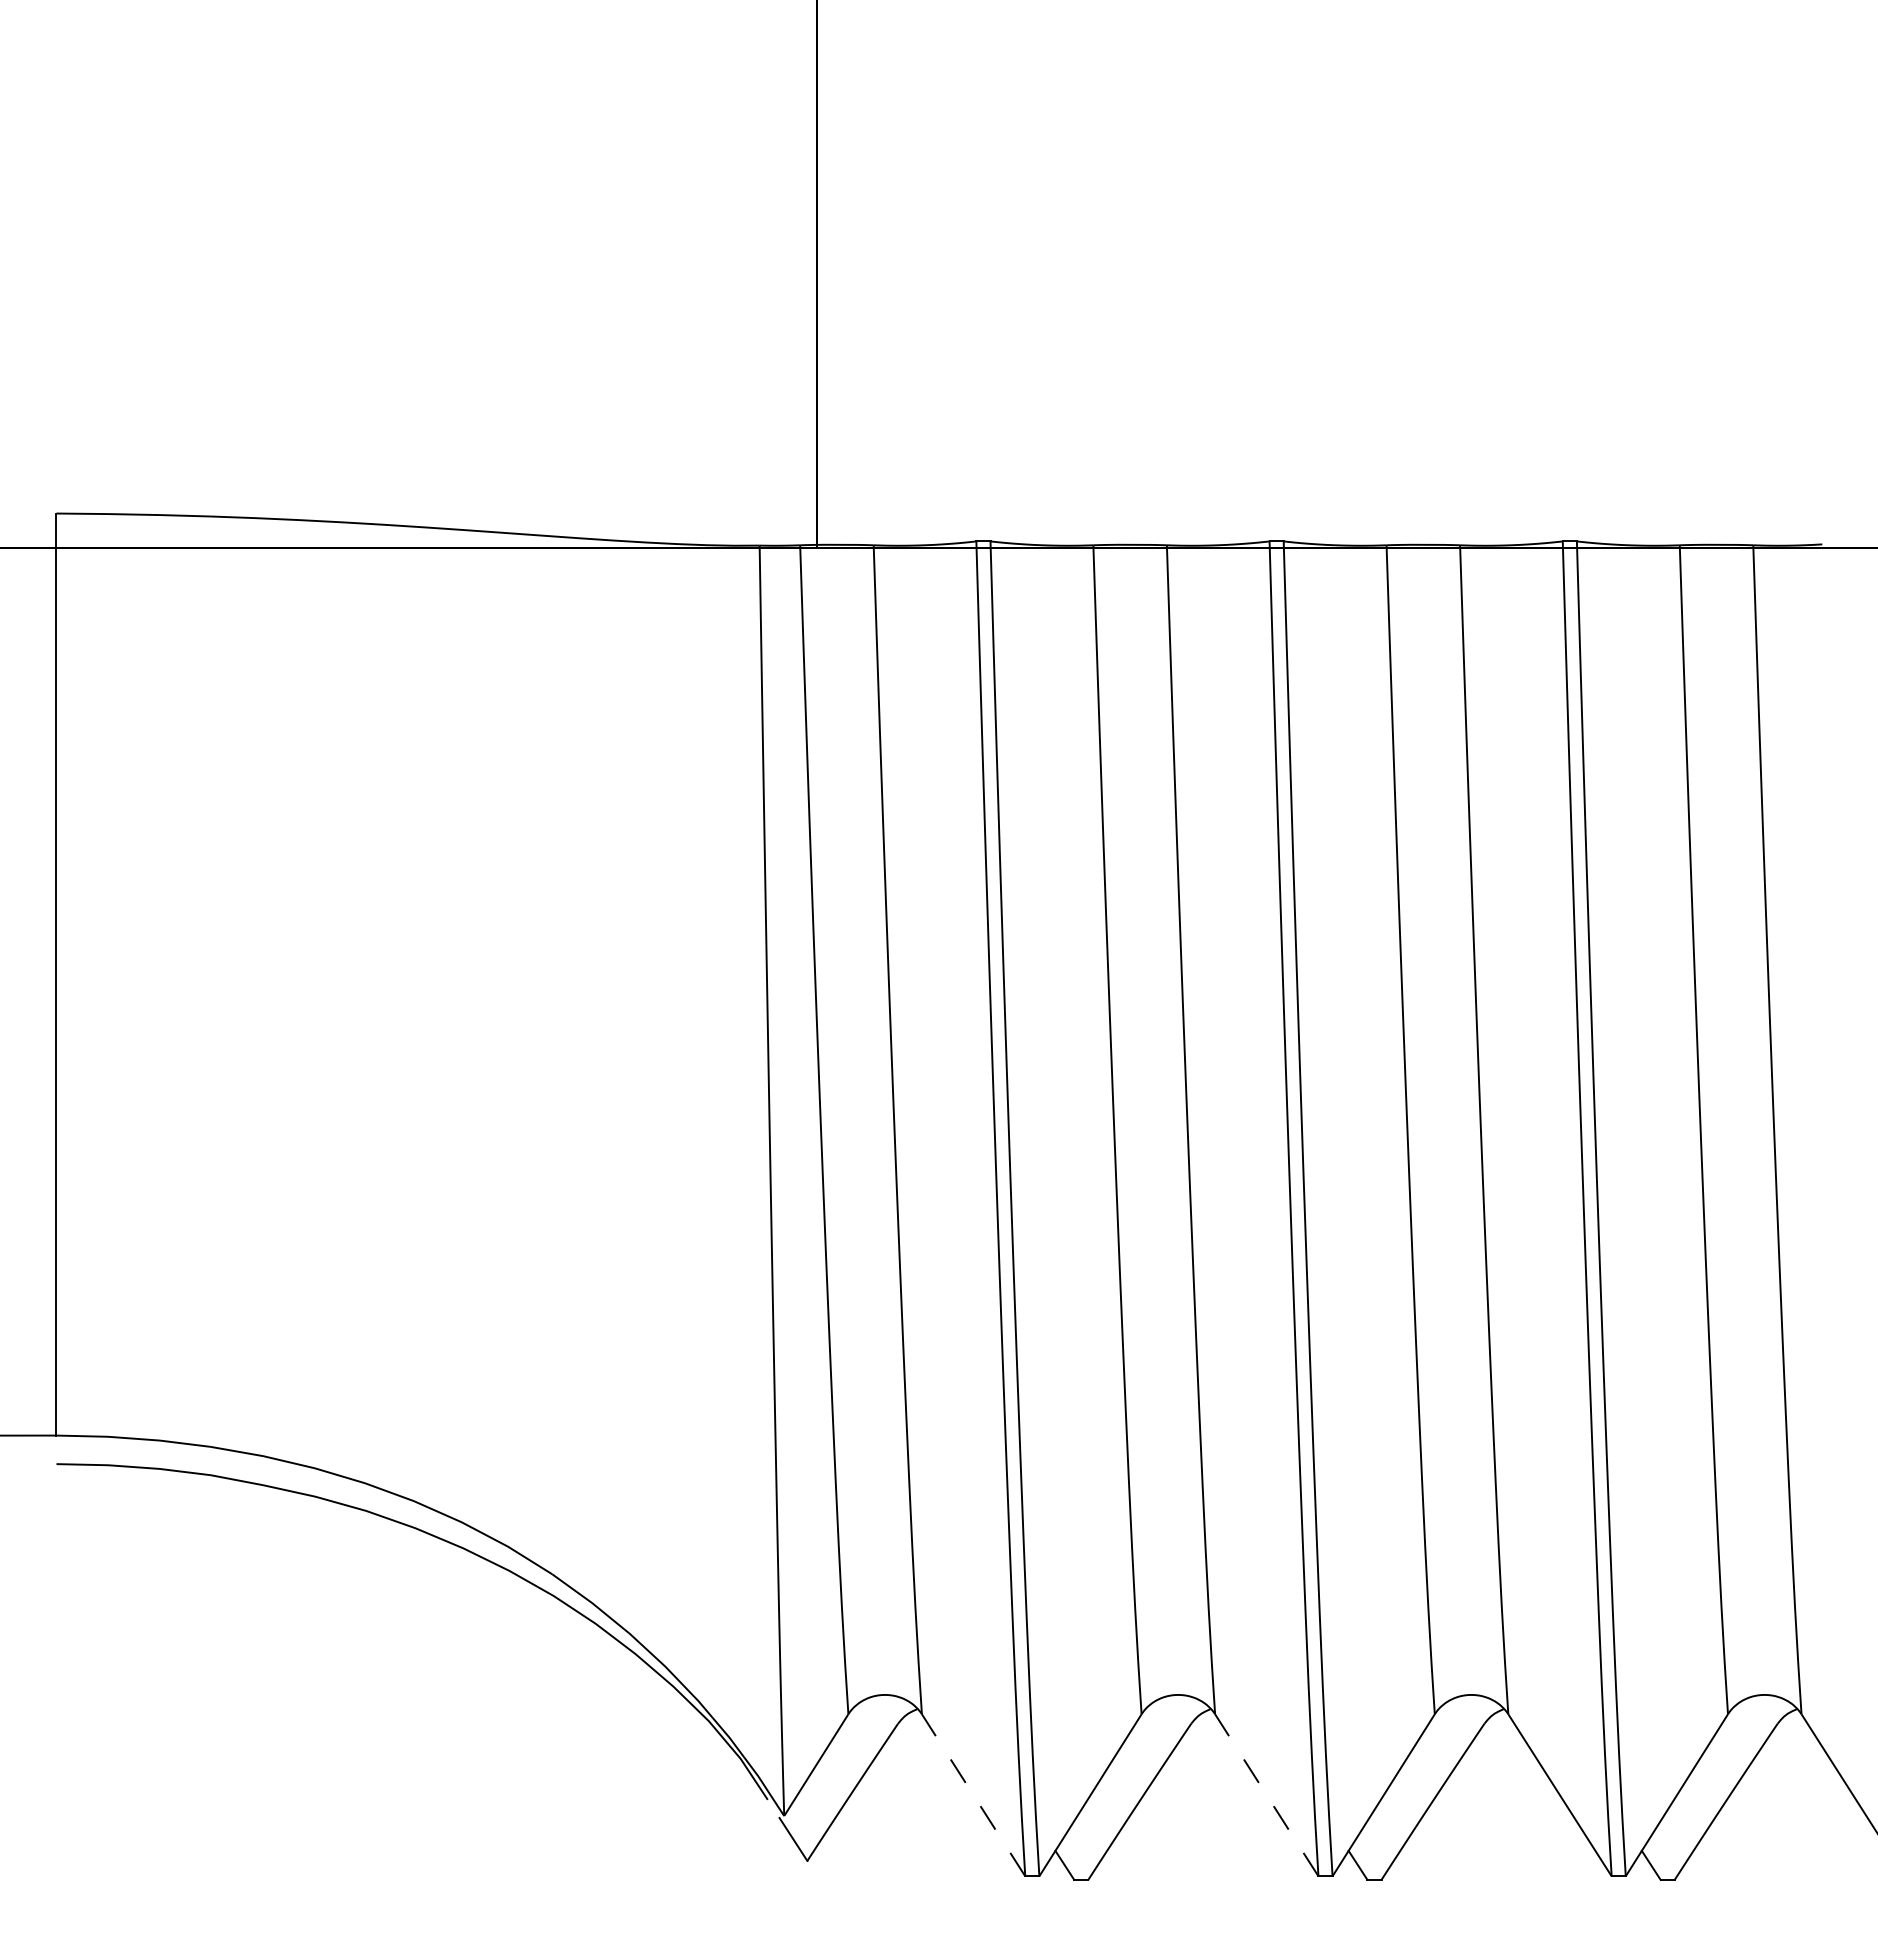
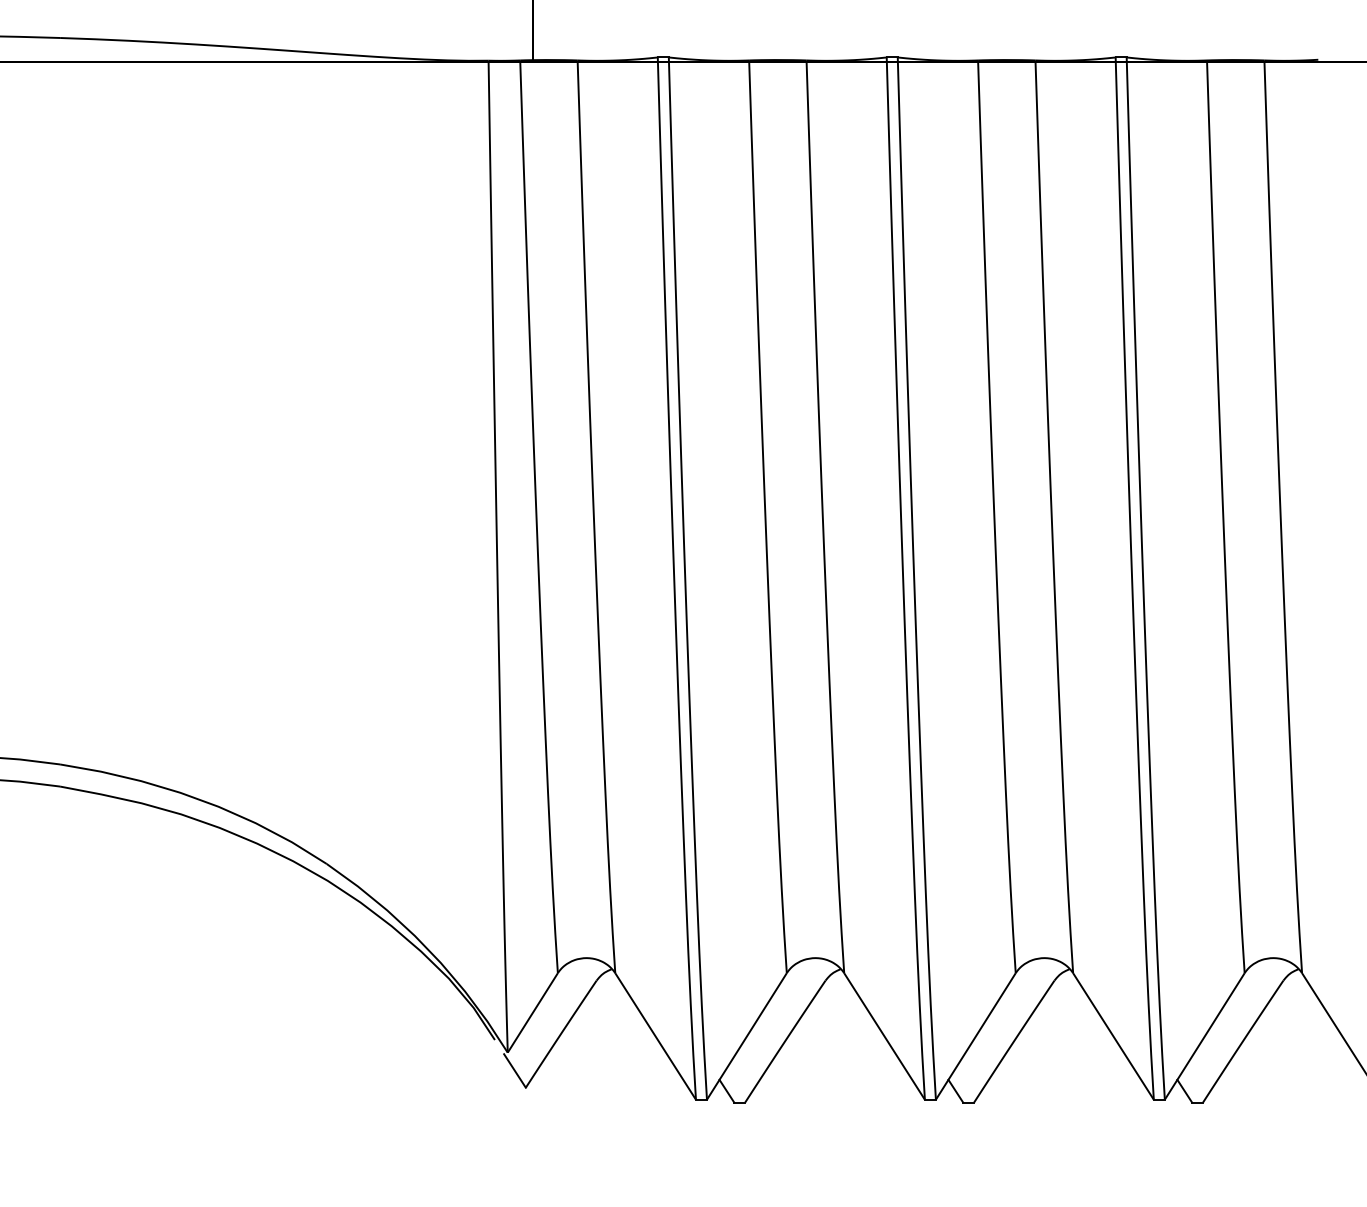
line: (973, 1794) -> (655, 1035), dashed -> solid
line: (1266, 1794) -> (884, 1035), dashed -> solid

